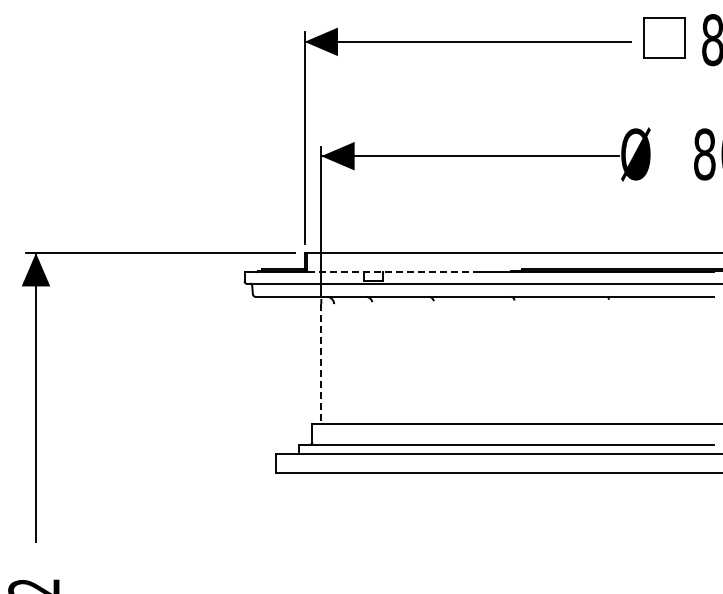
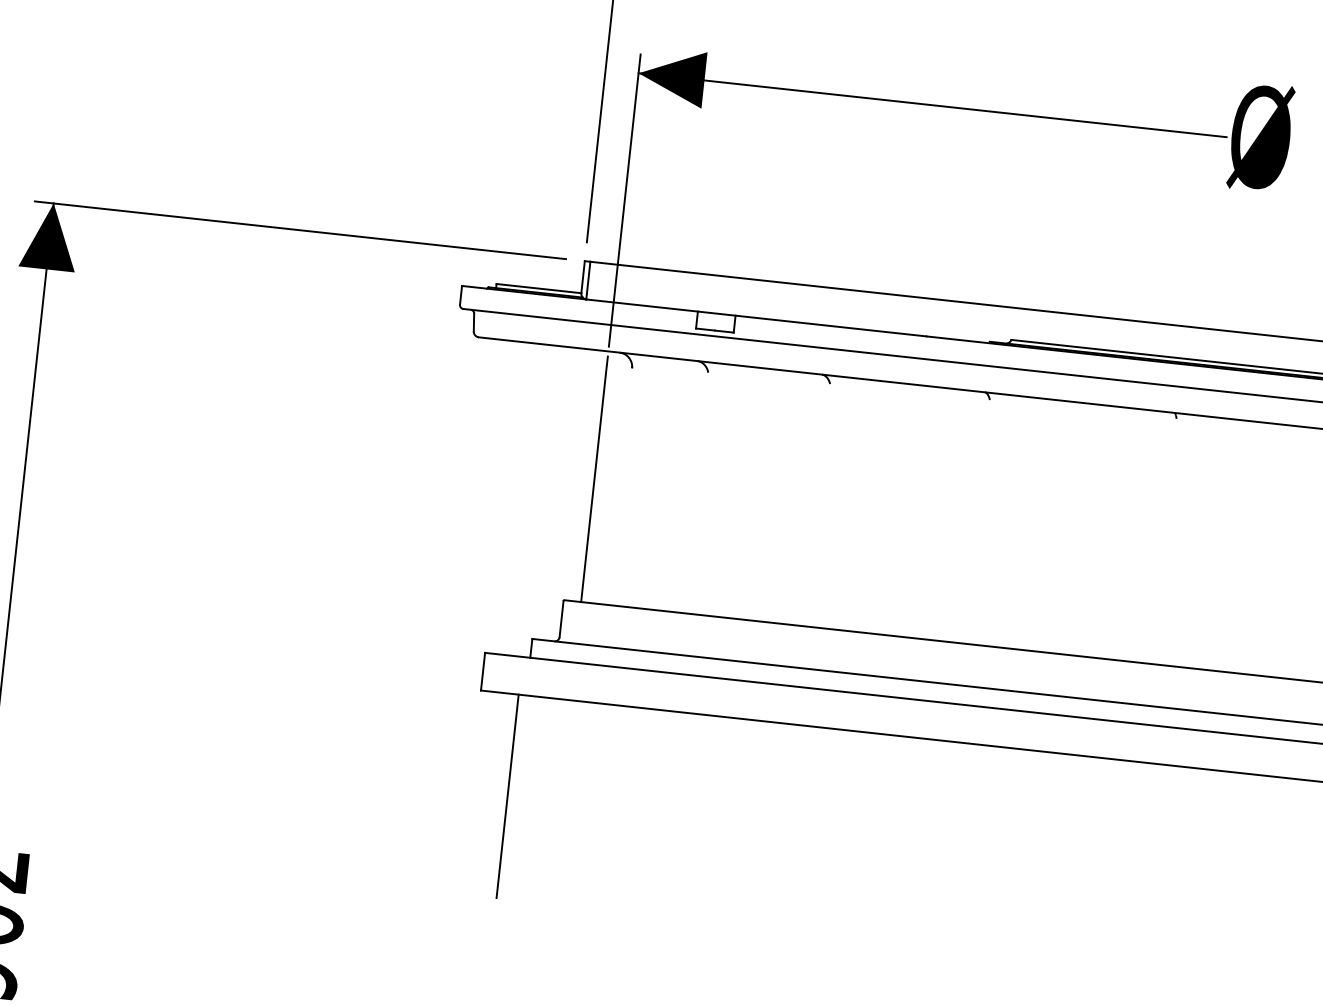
line: (393, 272) -> (756, 318), dashed -> solid
line: (321, 363) -> (594, 483), dashed -> solid
line: (295, 524) -> (508, 795), added

